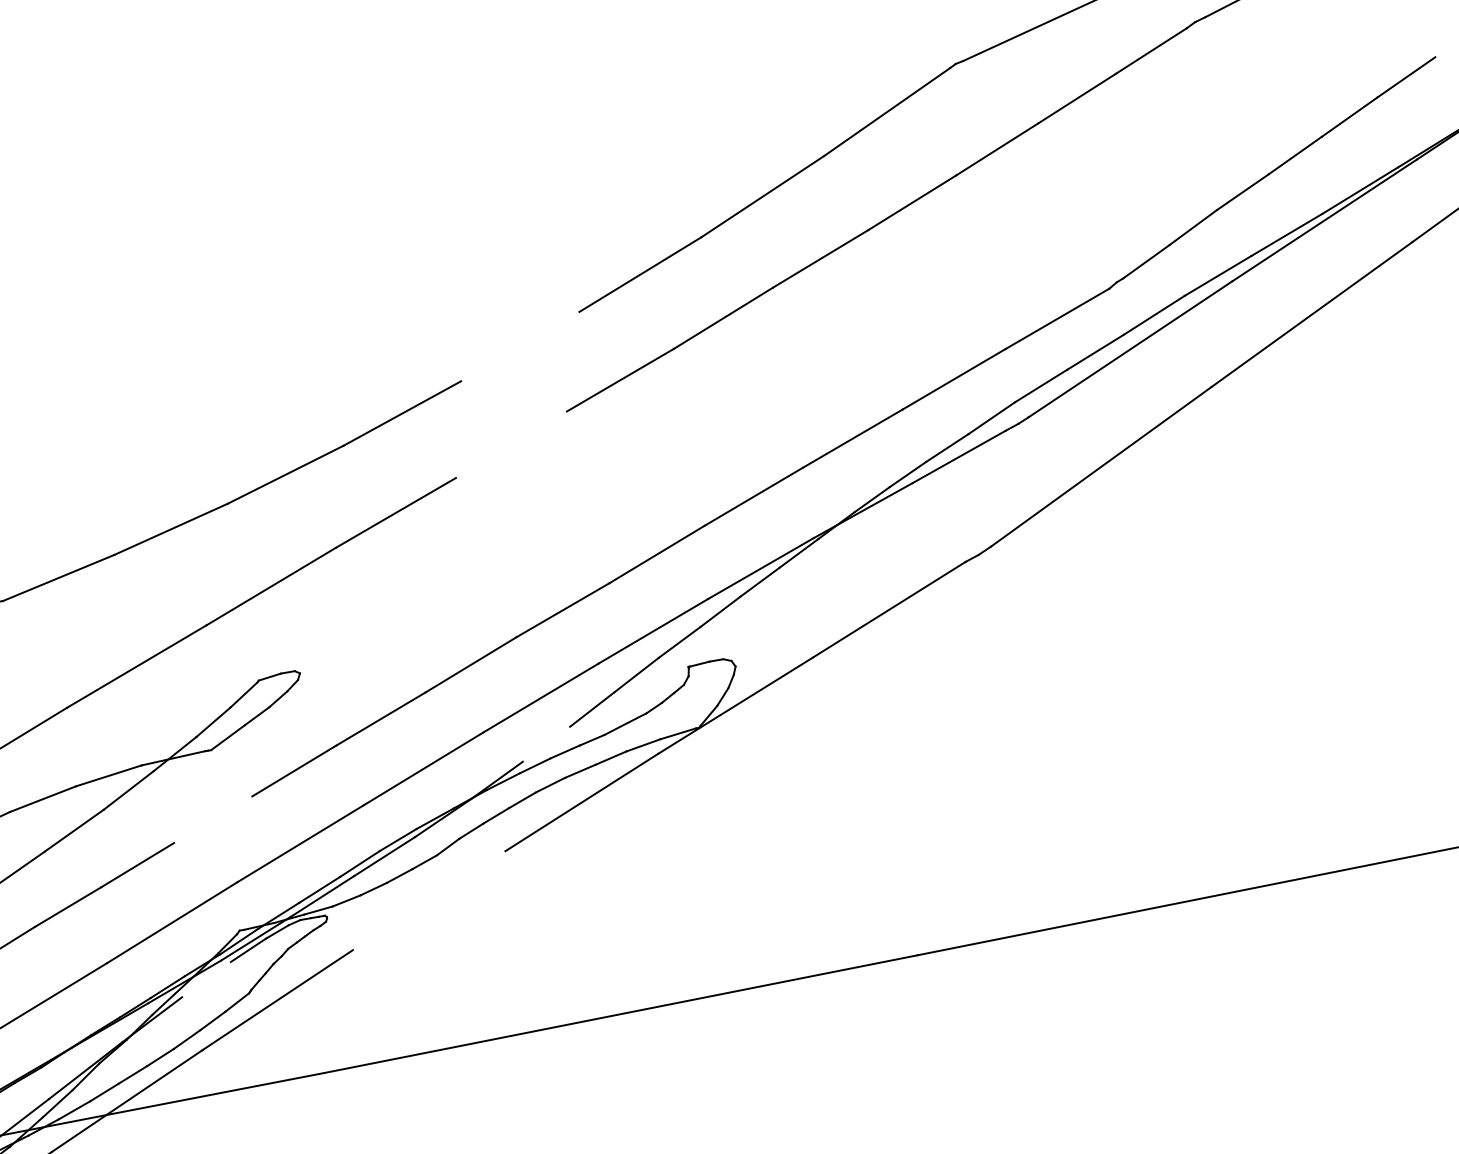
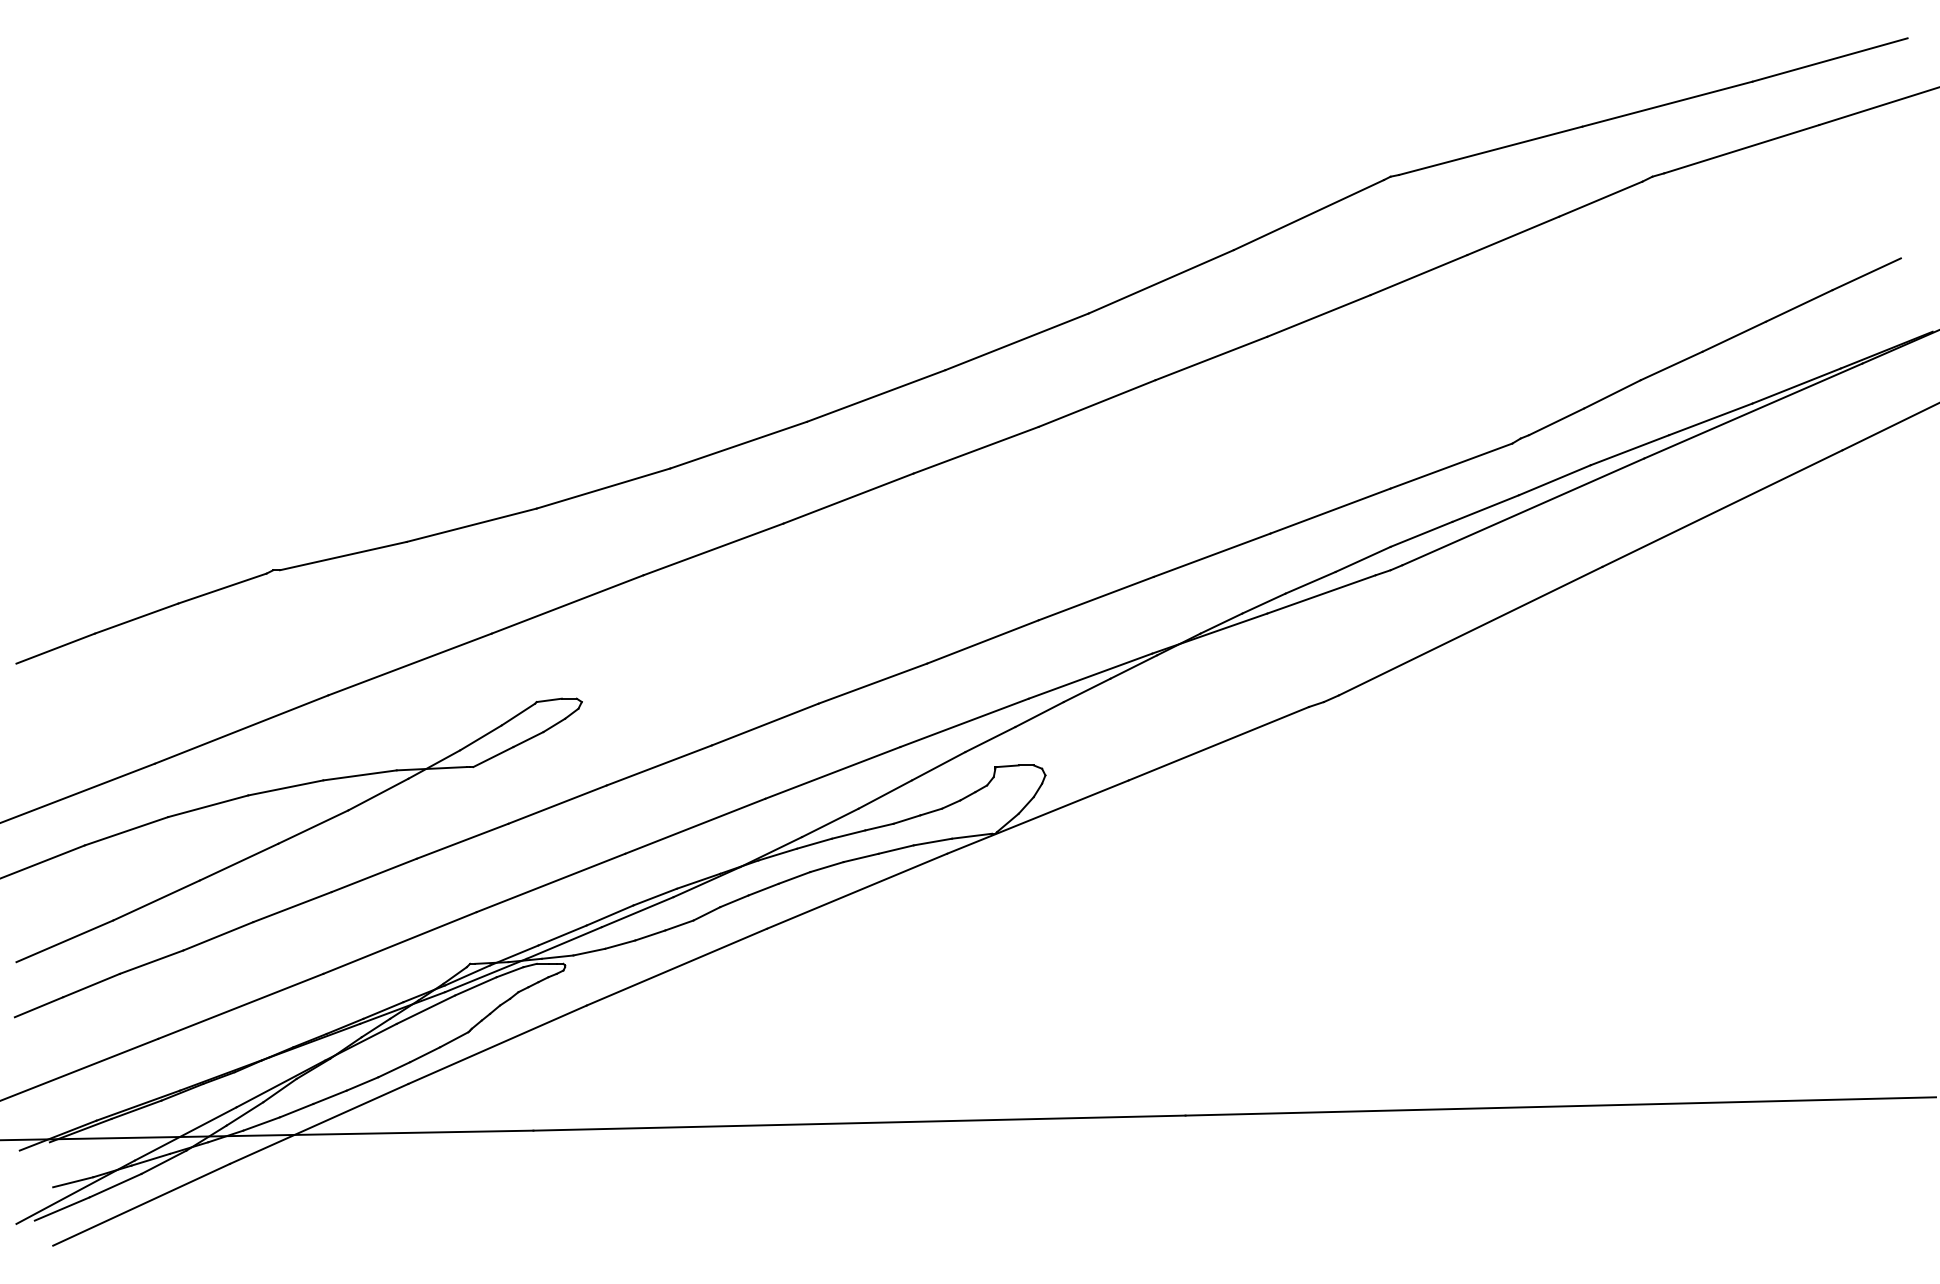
line: (519, 346) -> (875, 395), added
line: (511, 444) -> (848, 498), added
line: (546, 743) -> (830, 822), added
line: (212, 819) -> (462, 840), added
line: (428, 900) -> (676, 966), added
line: (206, 979) -> (425, 1009), added

